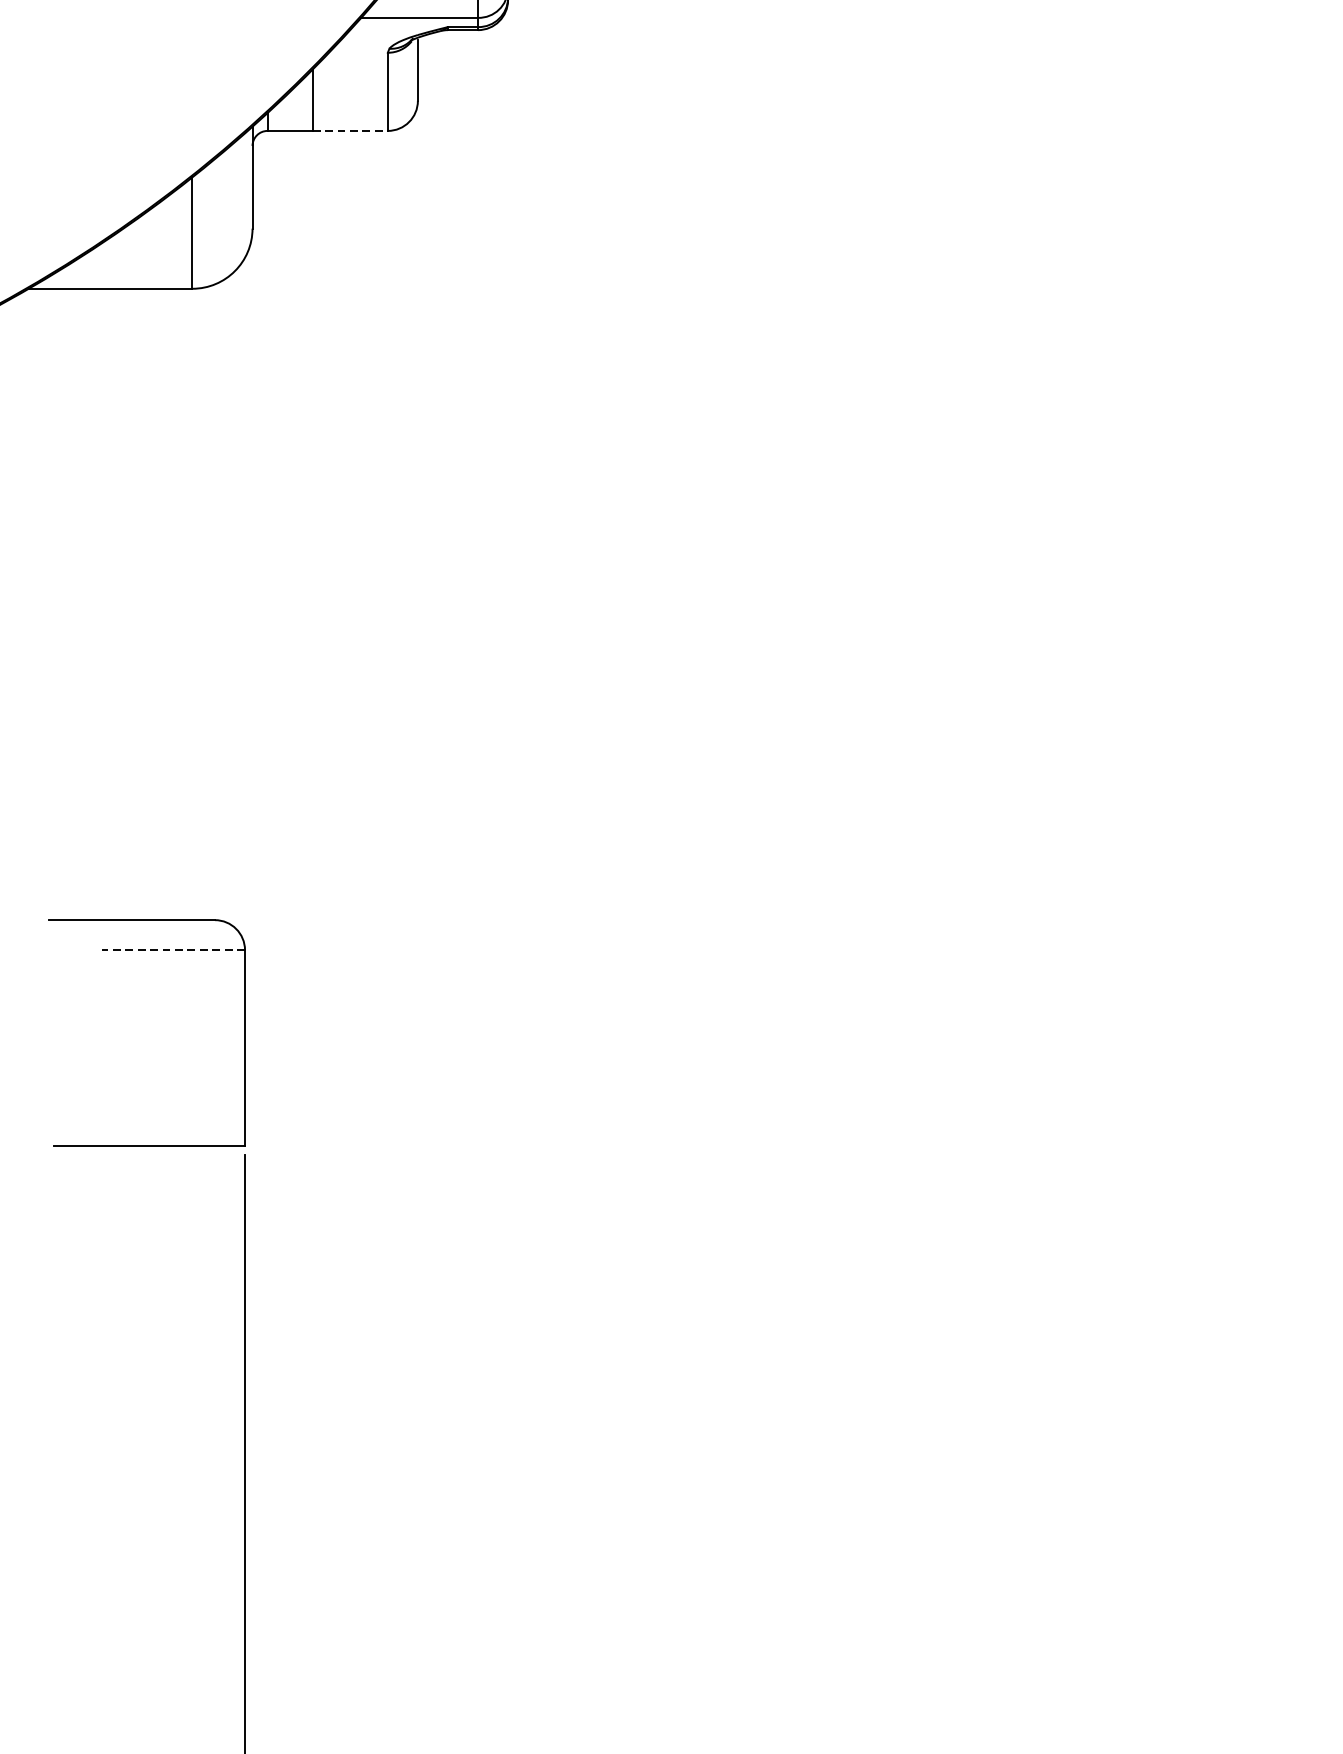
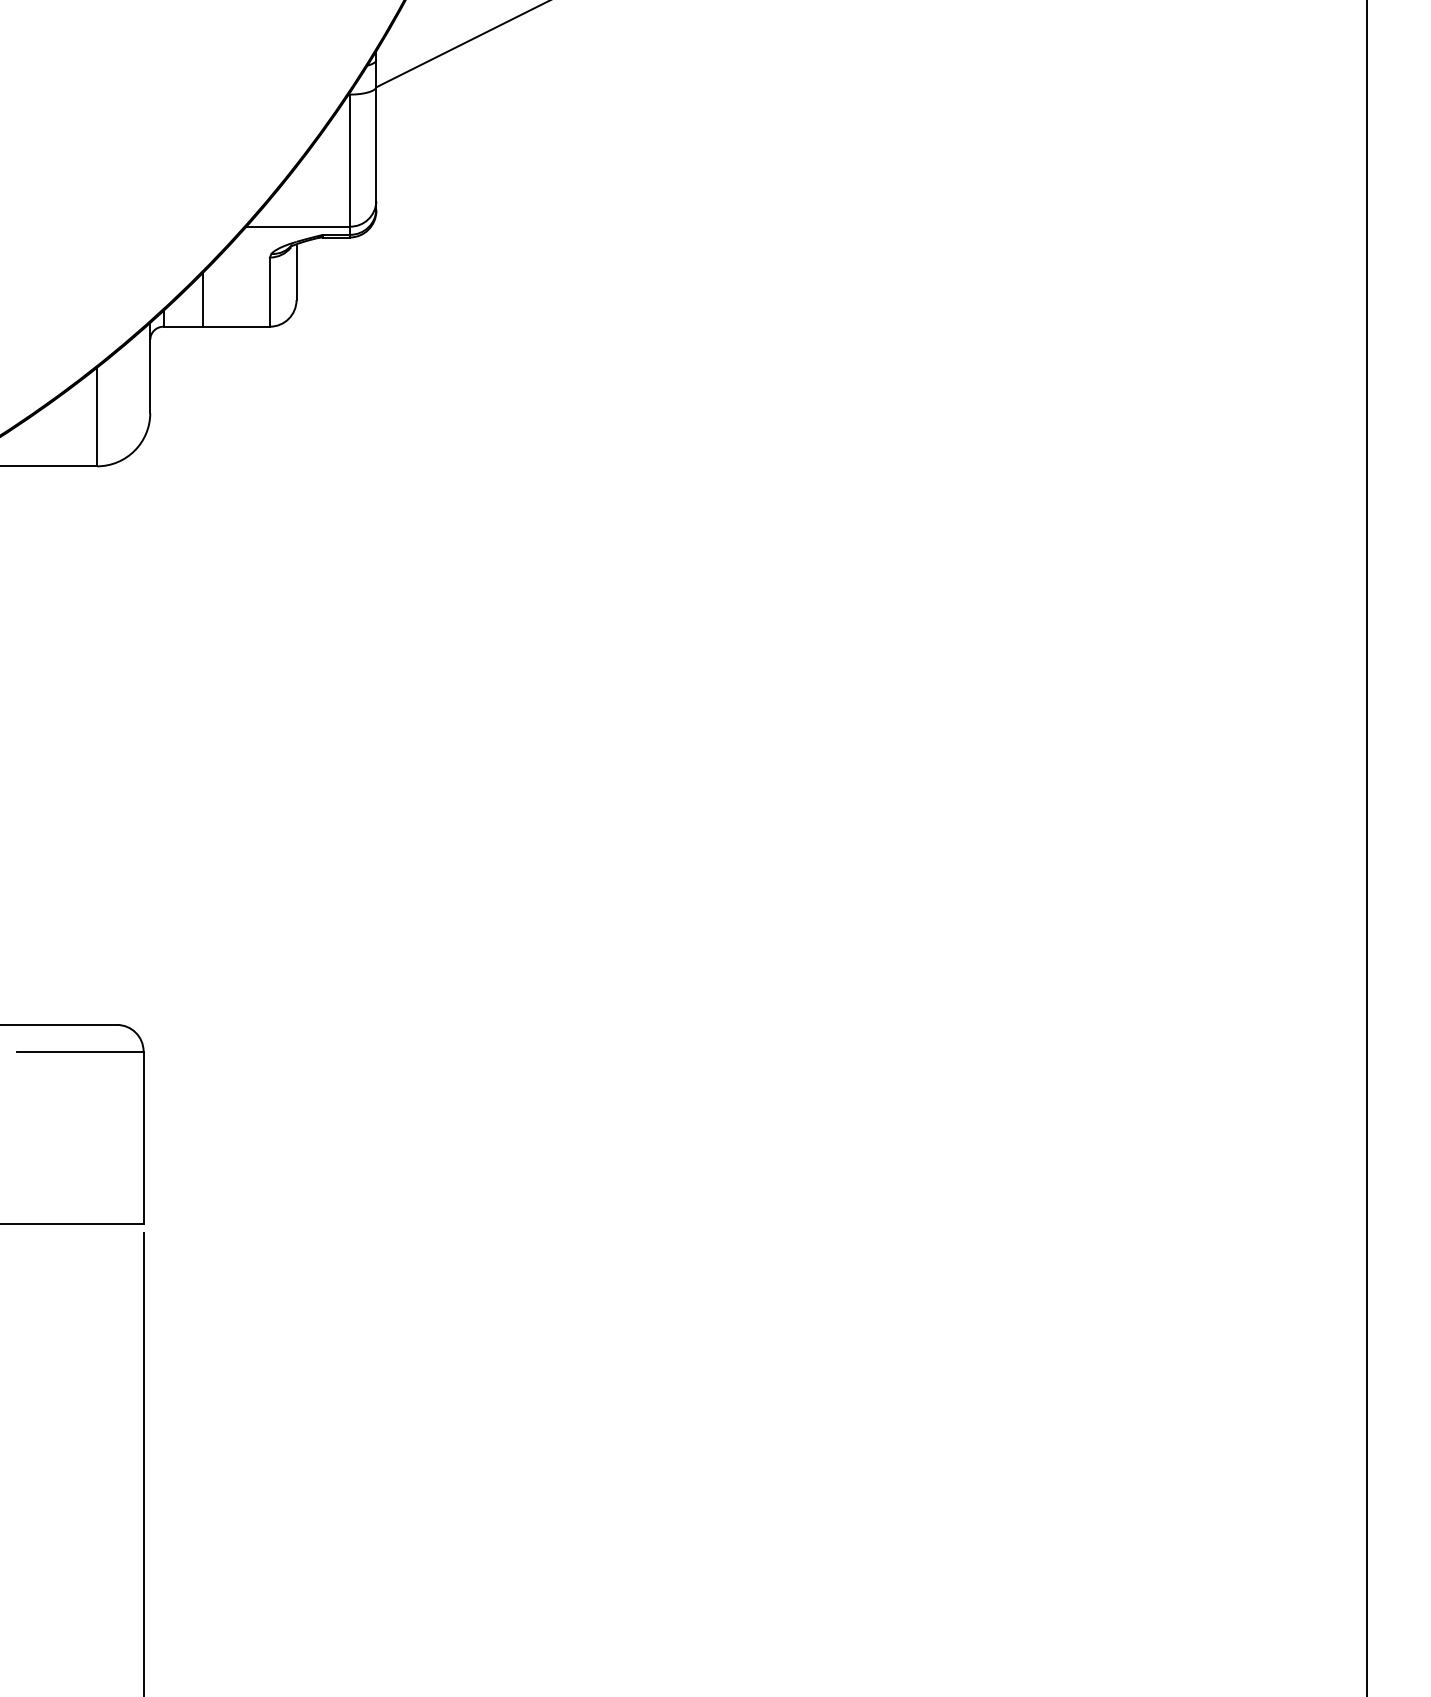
line: (351, 130) -> (237, 326), dashed -> solid
line: (172, 950) -> (79, 1051), dashed -> solid

